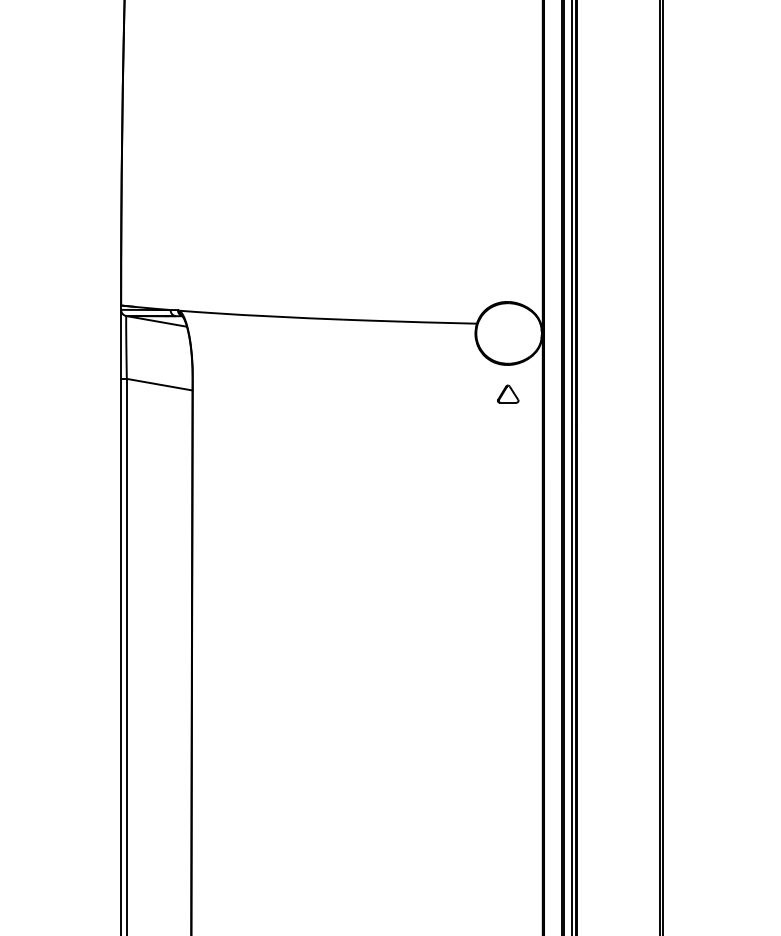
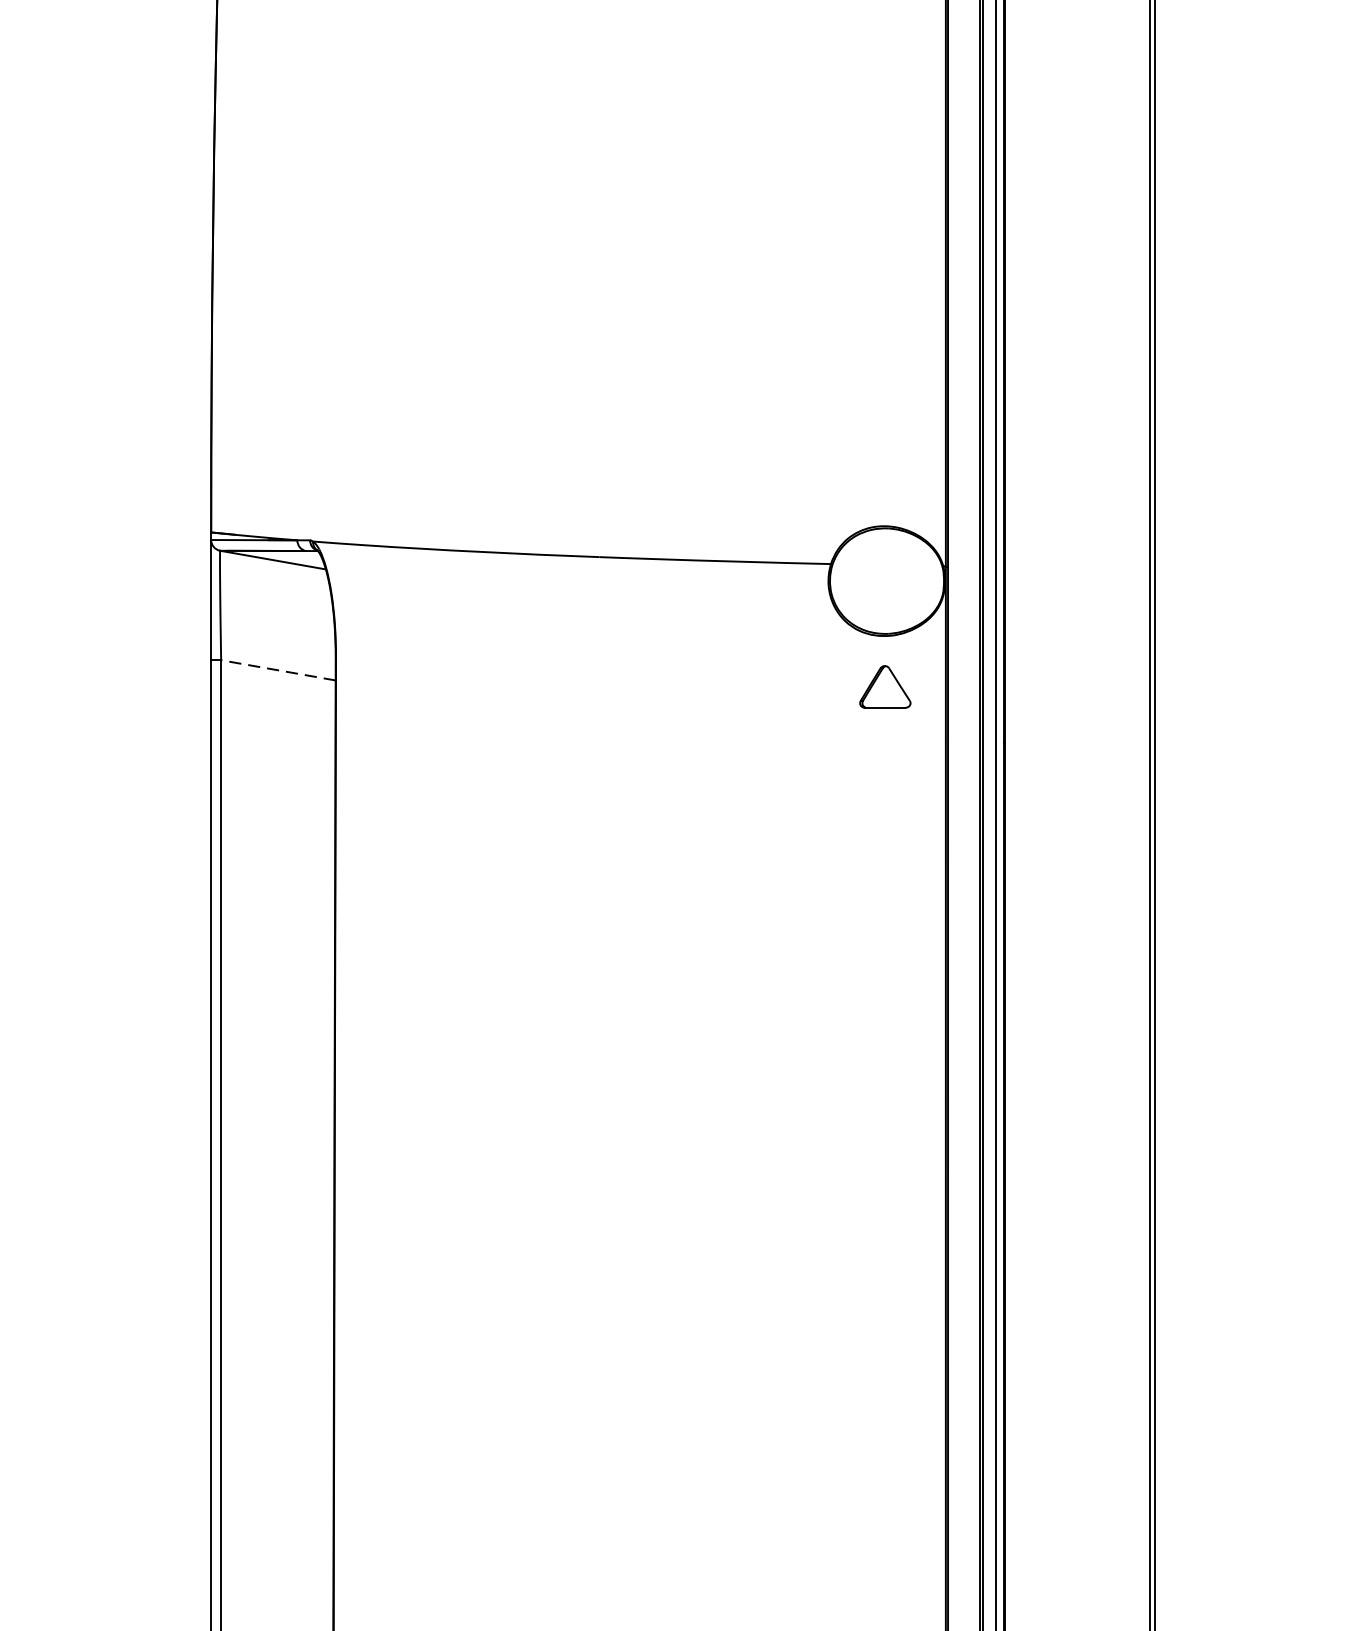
line: (159, 384) -> (278, 670), solid -> dashed
part: (508, 393) -> (886, 685), size x1.4

